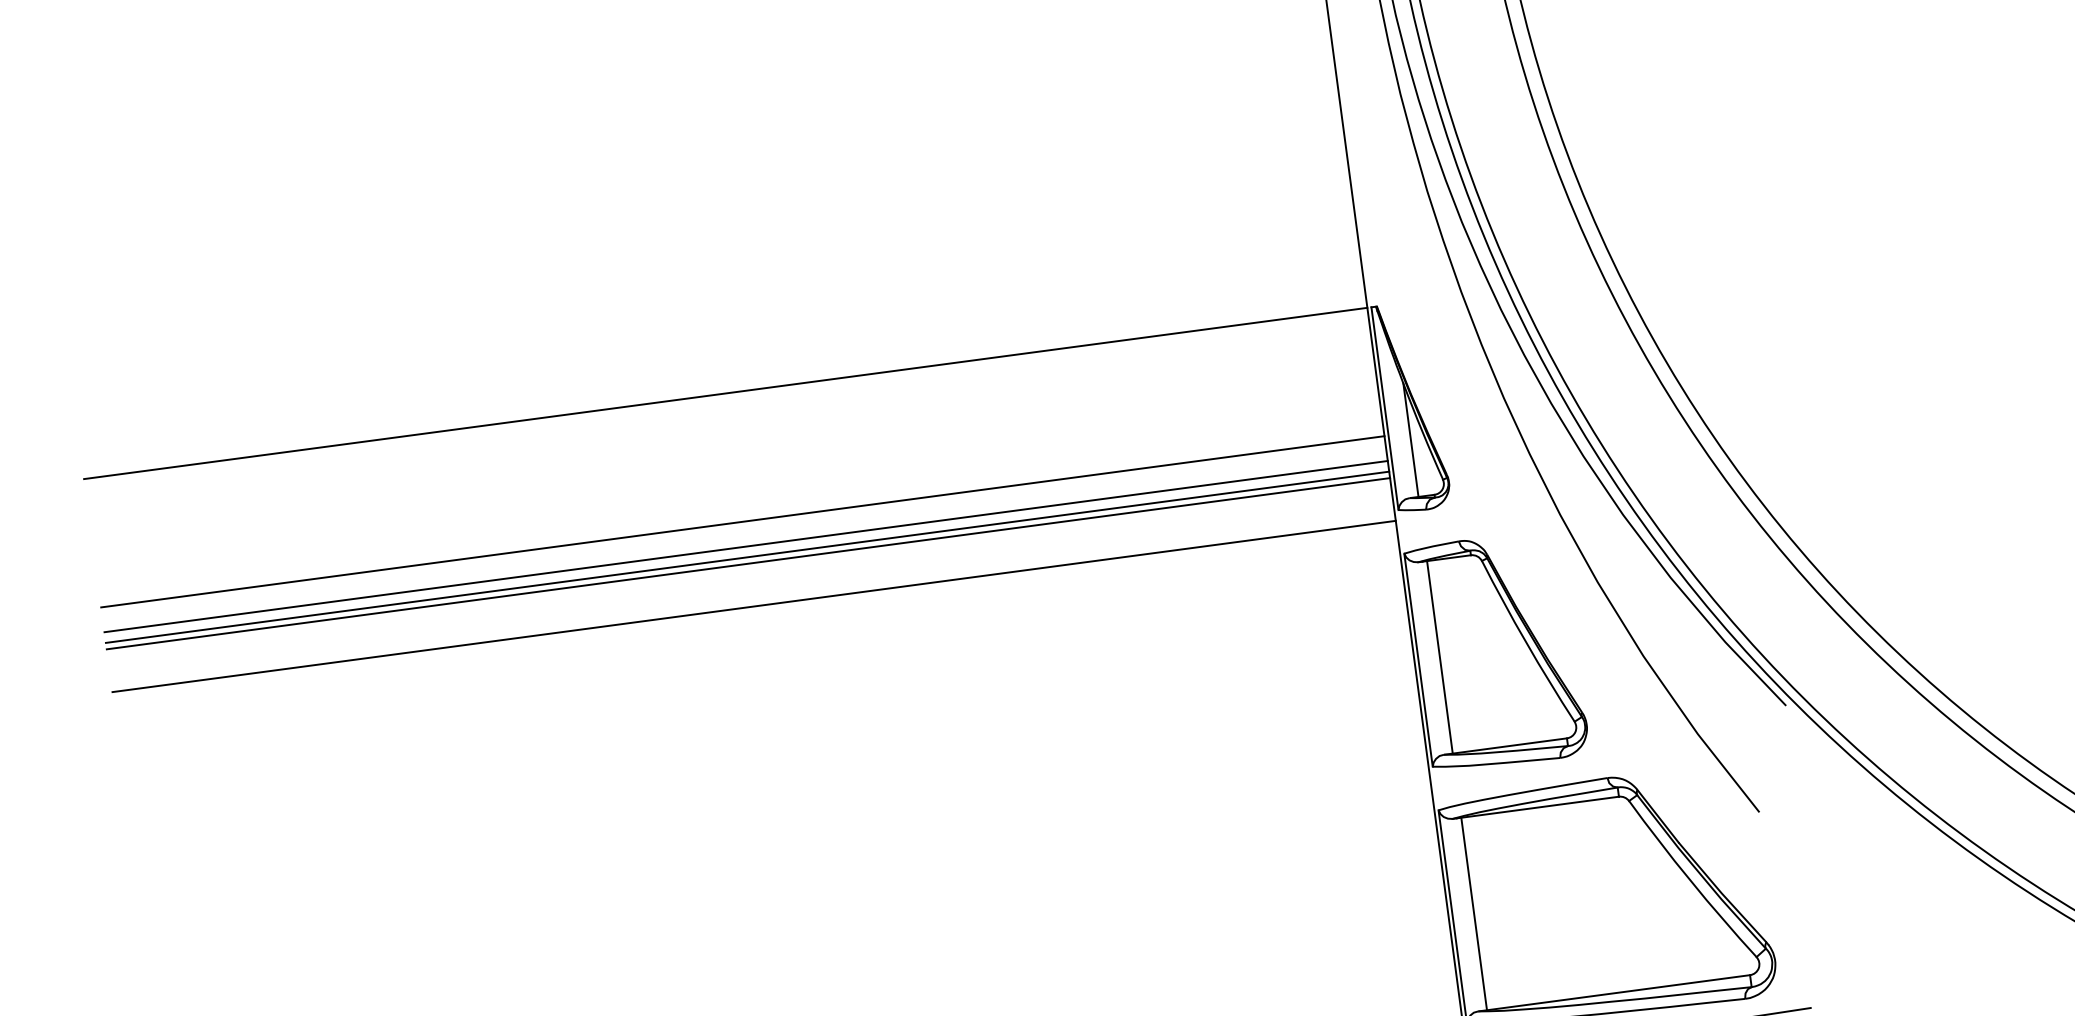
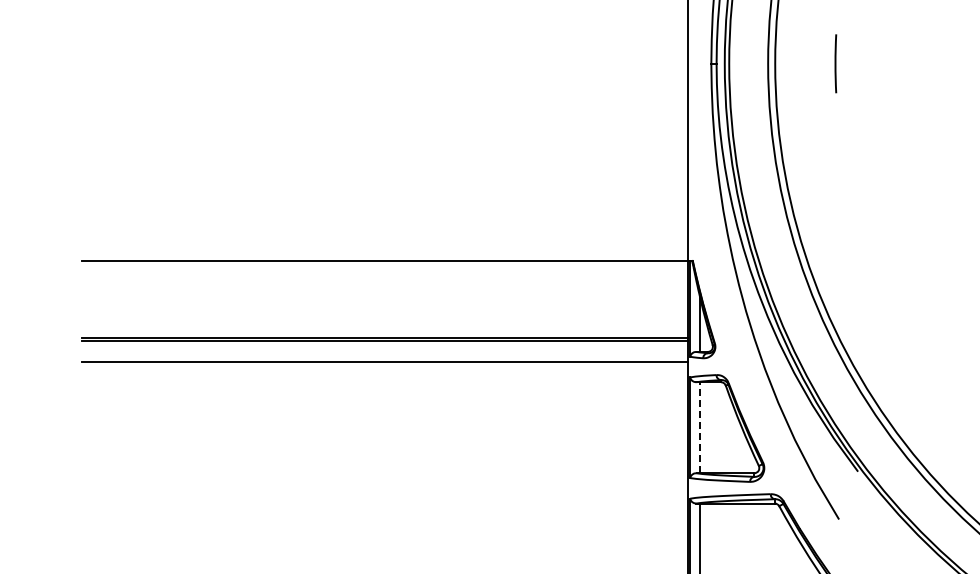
line: (741, 521) -> (384, 321), removed
line: (745, 547) -> (384, 333), removed
line: (1440, 656) -> (700, 427), solid -> dashed

